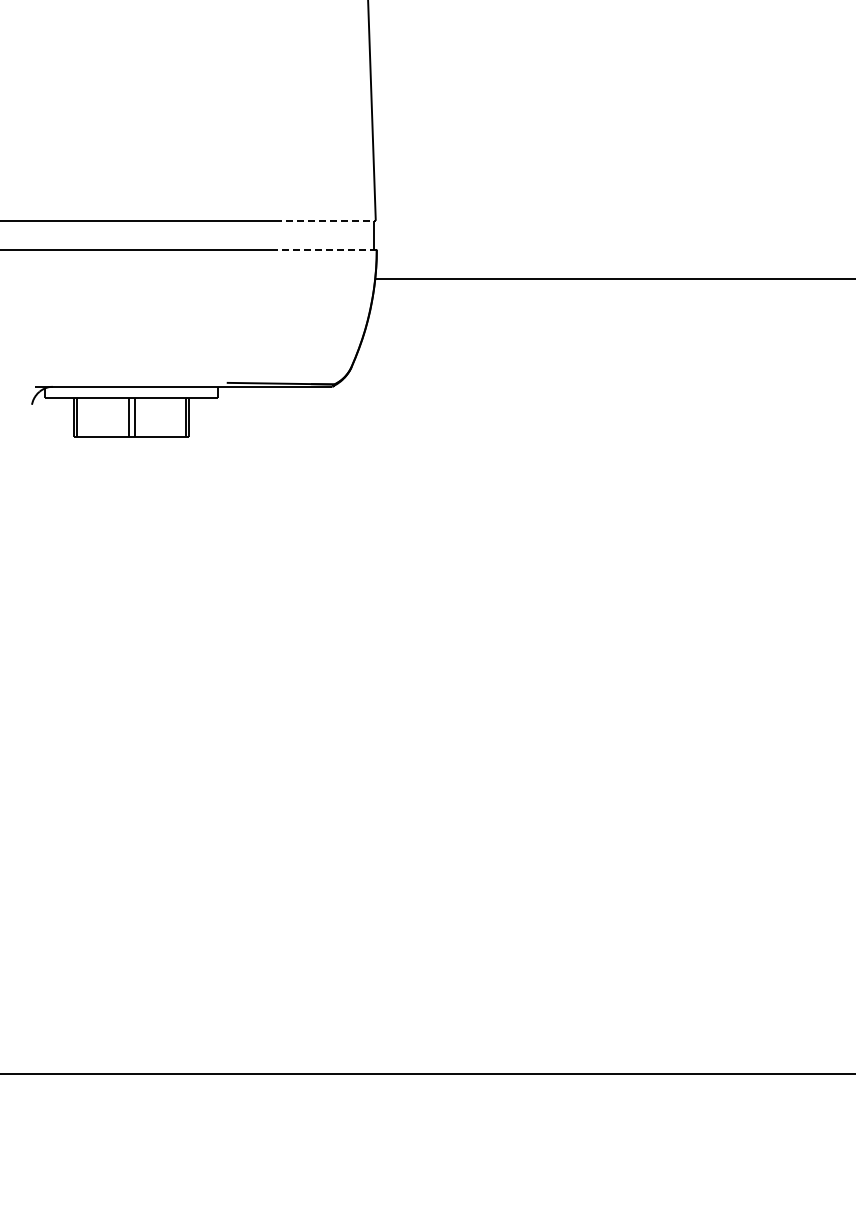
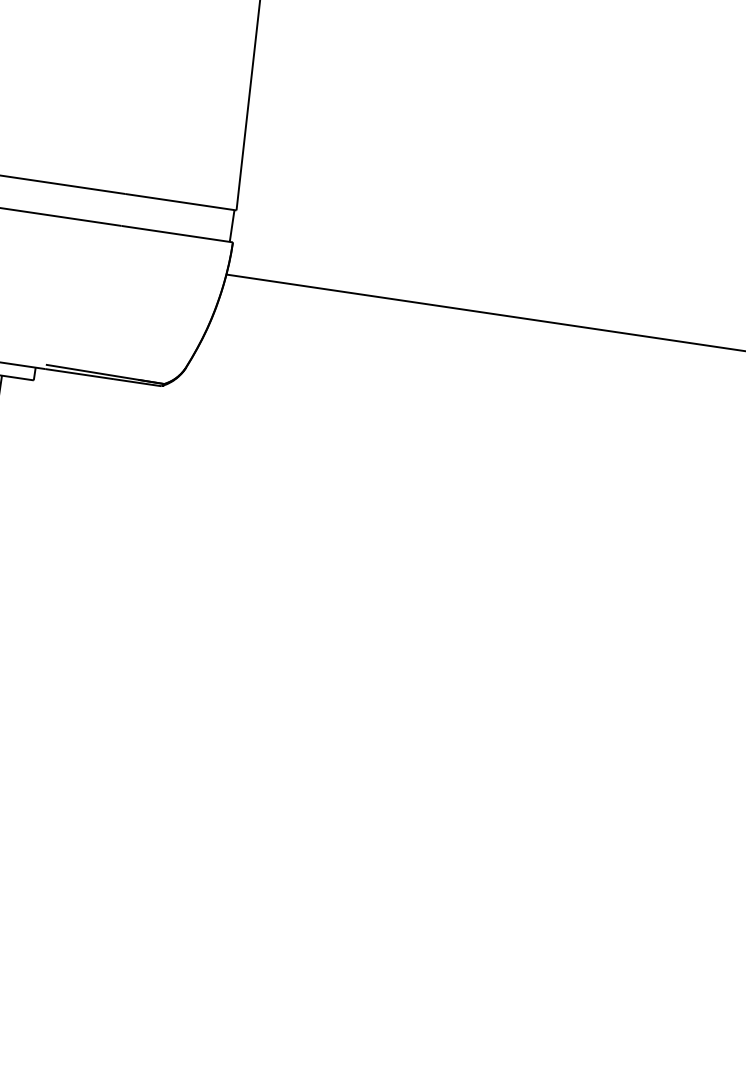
line: (325, 220) -> (181, 201), dashed -> solid
line: (326, 249) -> (177, 233), dashed -> solid

